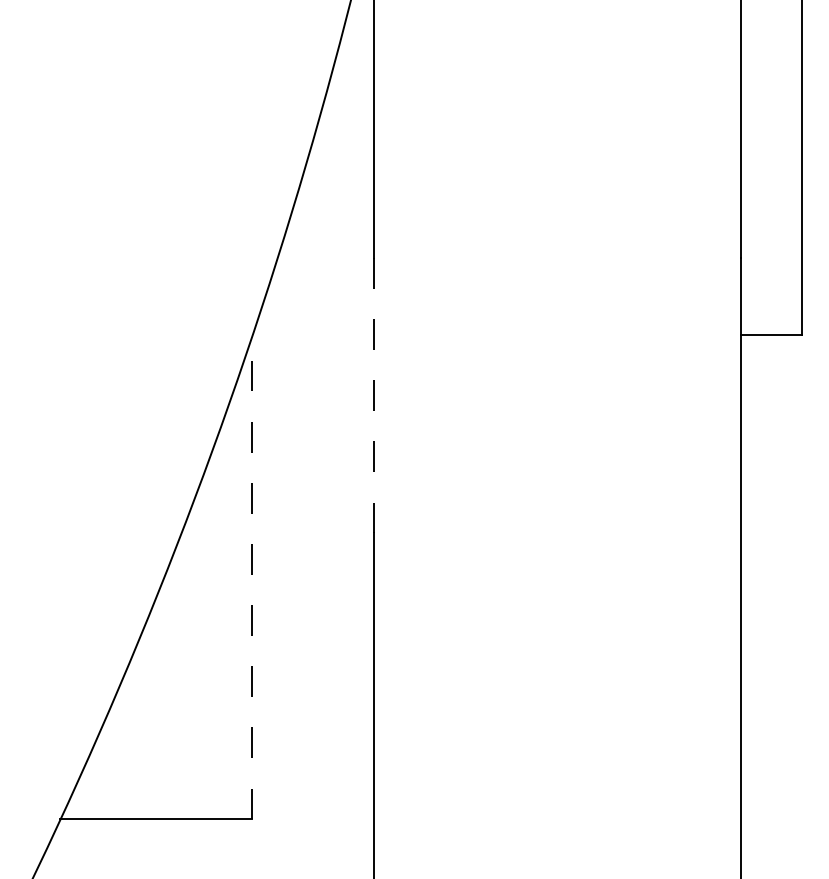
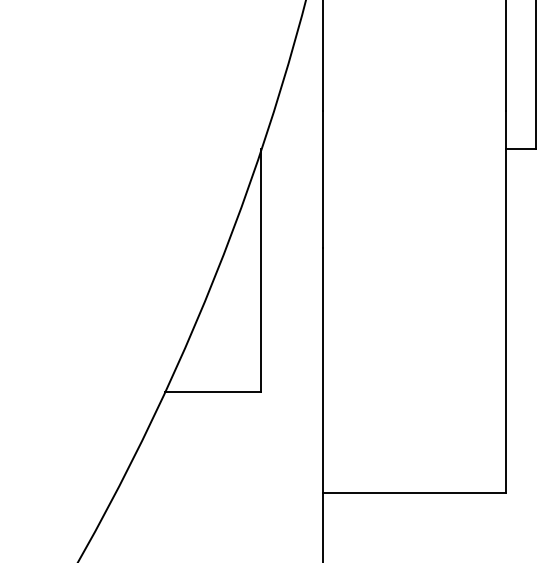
line: (374, 395) -> (322, 179), dashed -> solid
line: (252, 575) -> (261, 269), dashed -> solid

